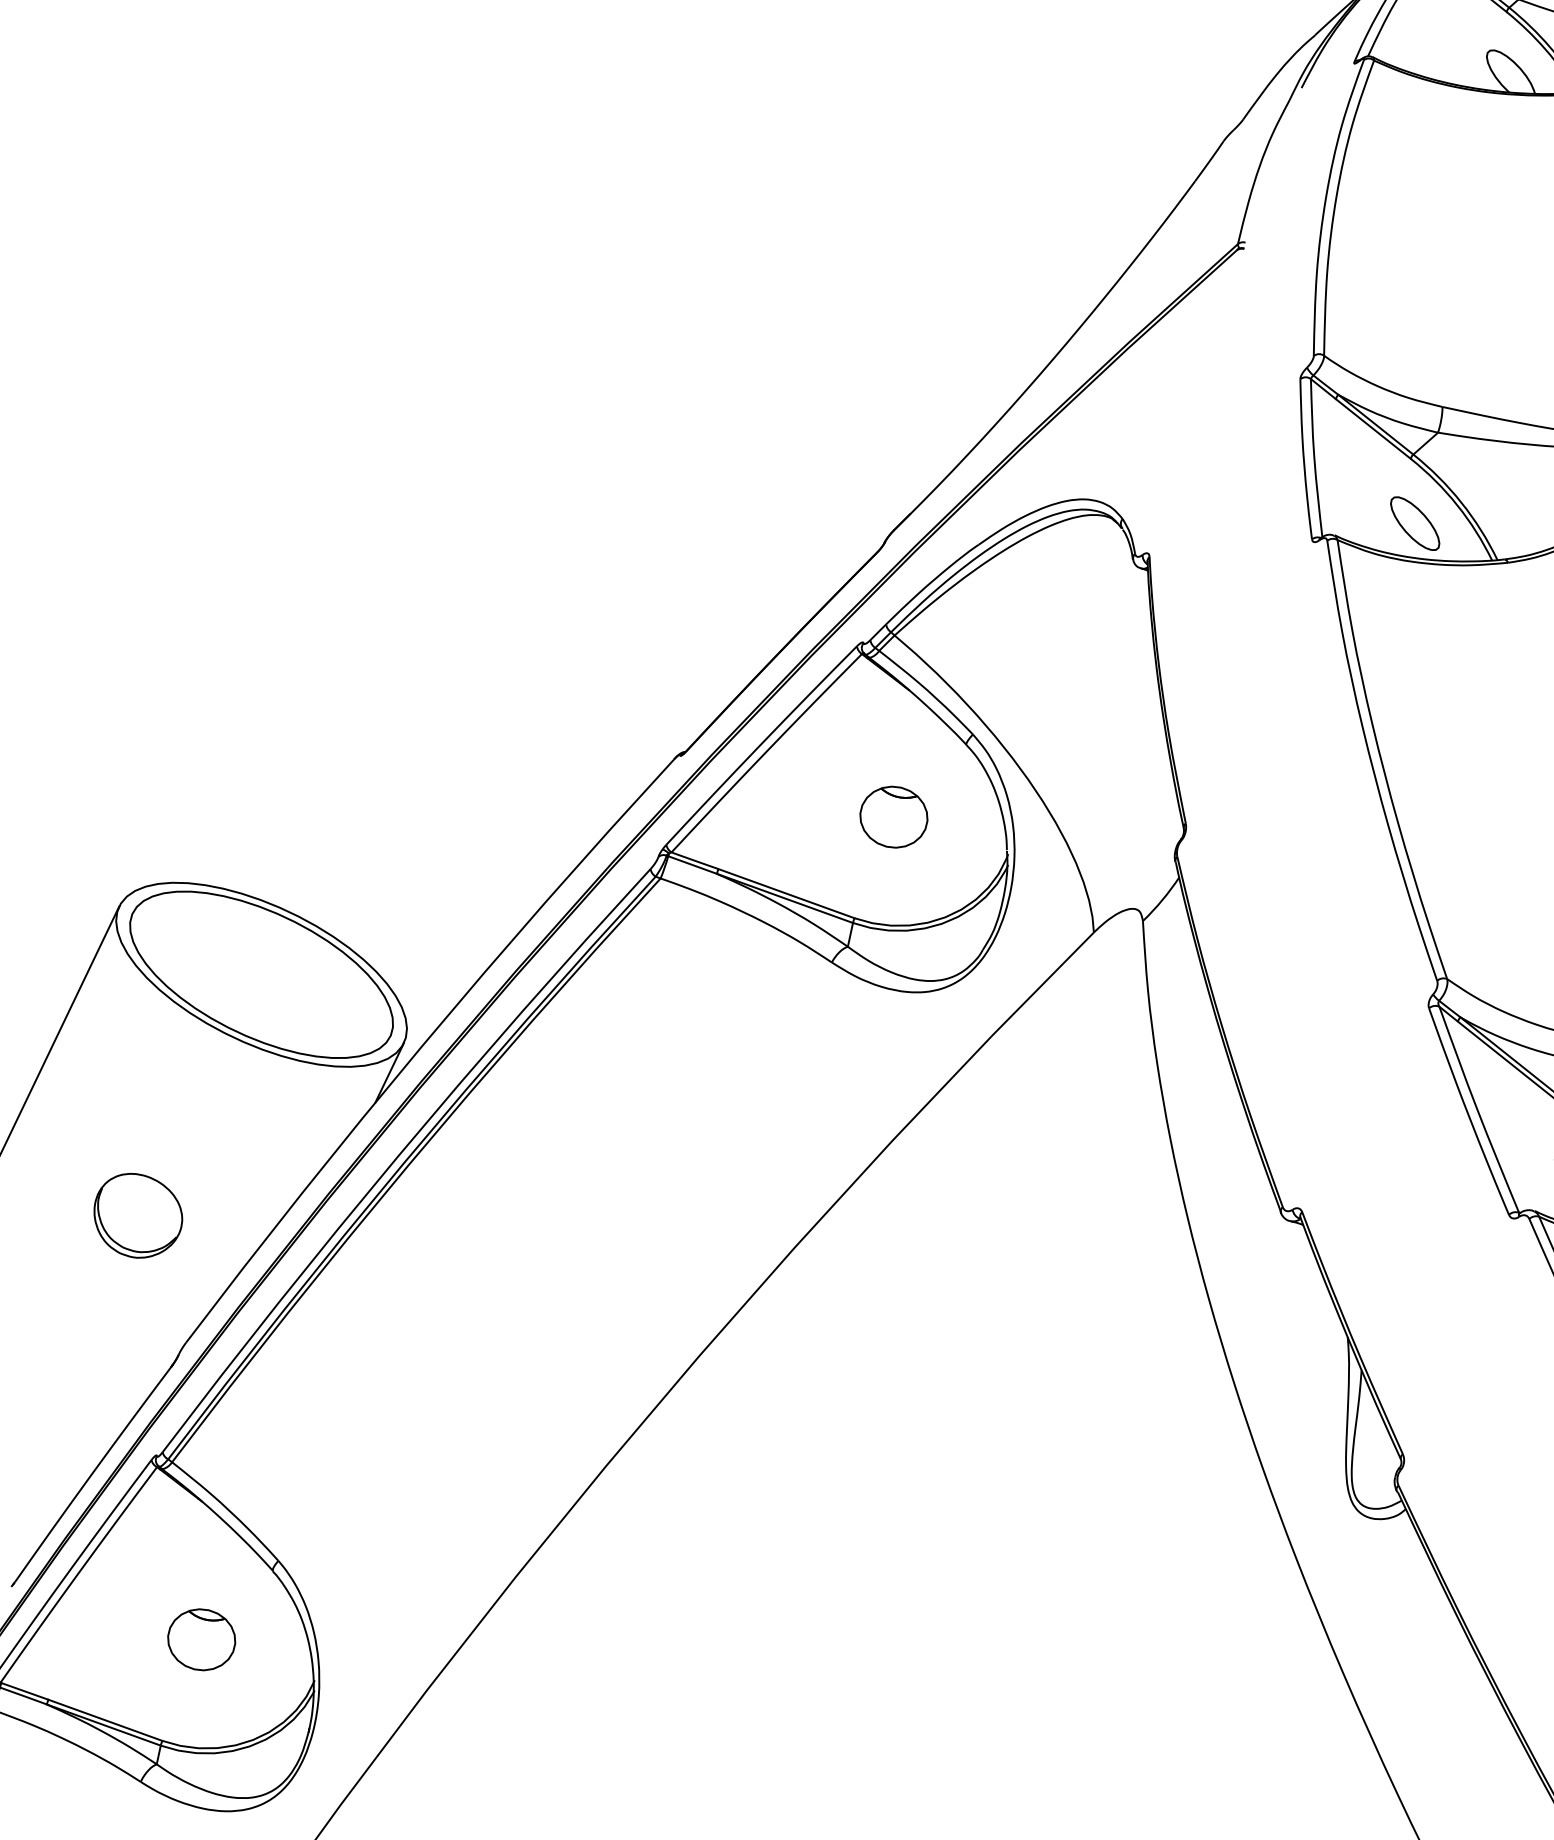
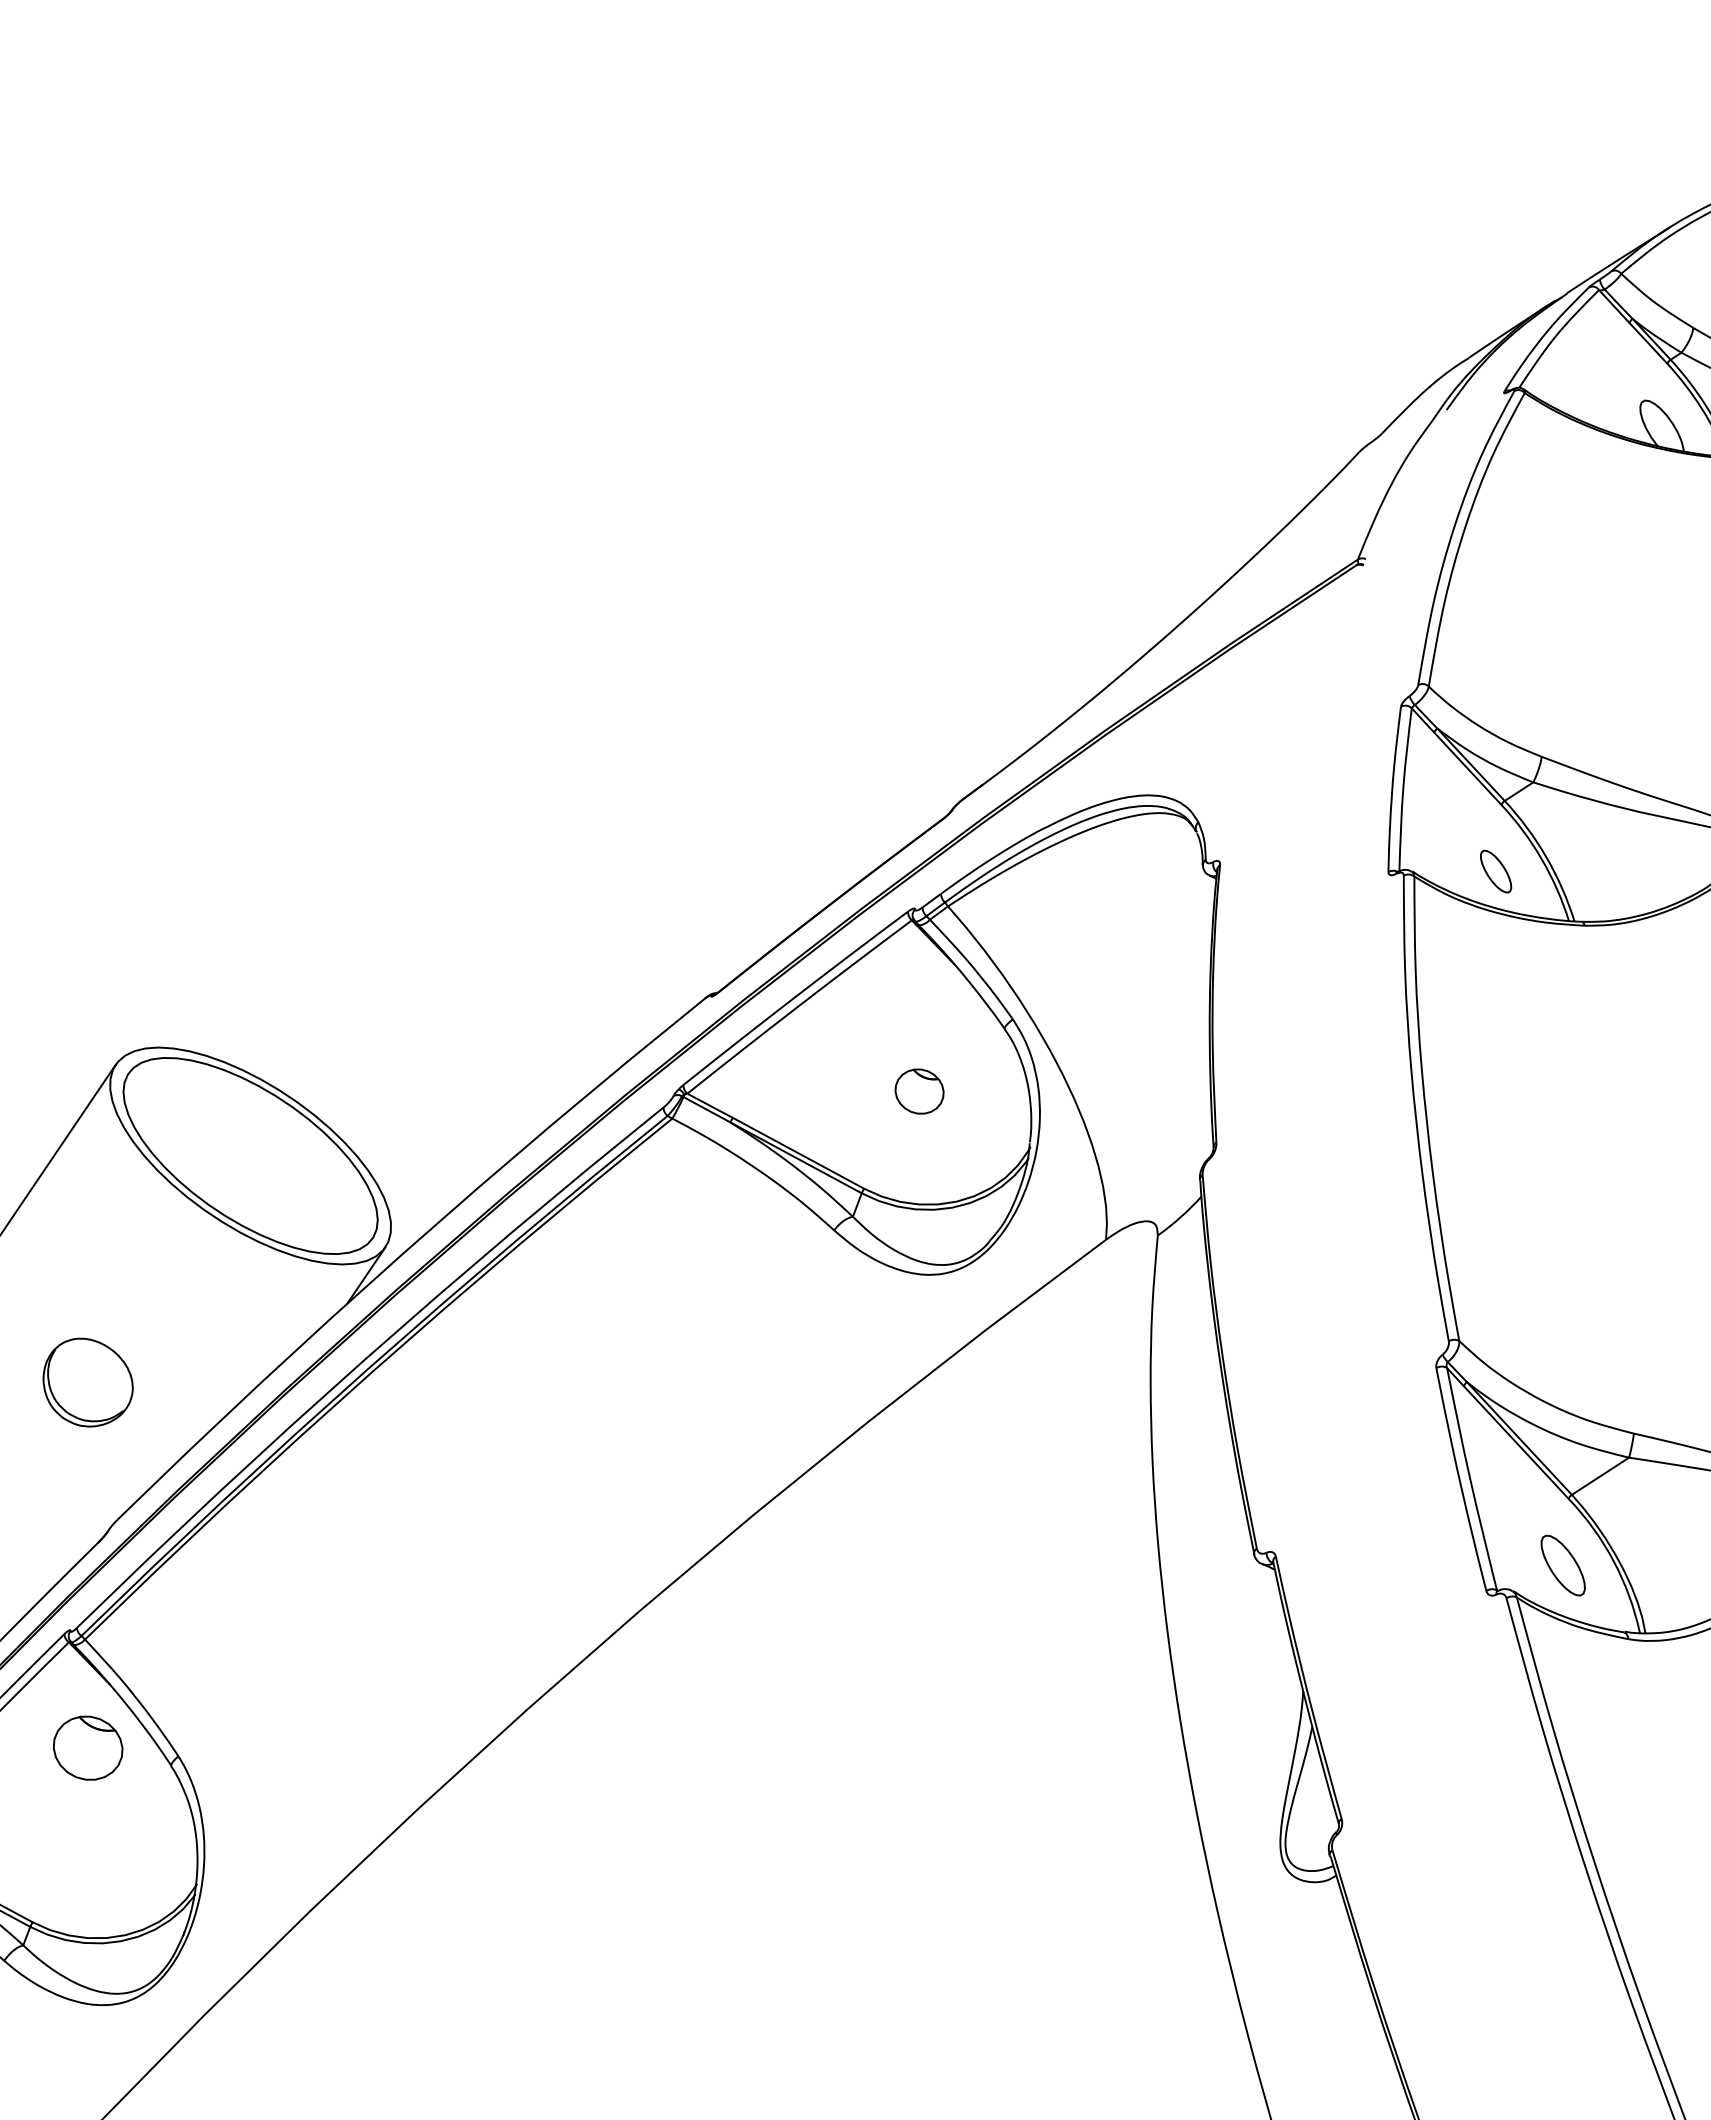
part: (1414, 523) -> (1495, 871), size x0.7
part: (893, 817) -> (919, 1091), size x0.7
part: (200, 1639) -> (87, 1747), moved

